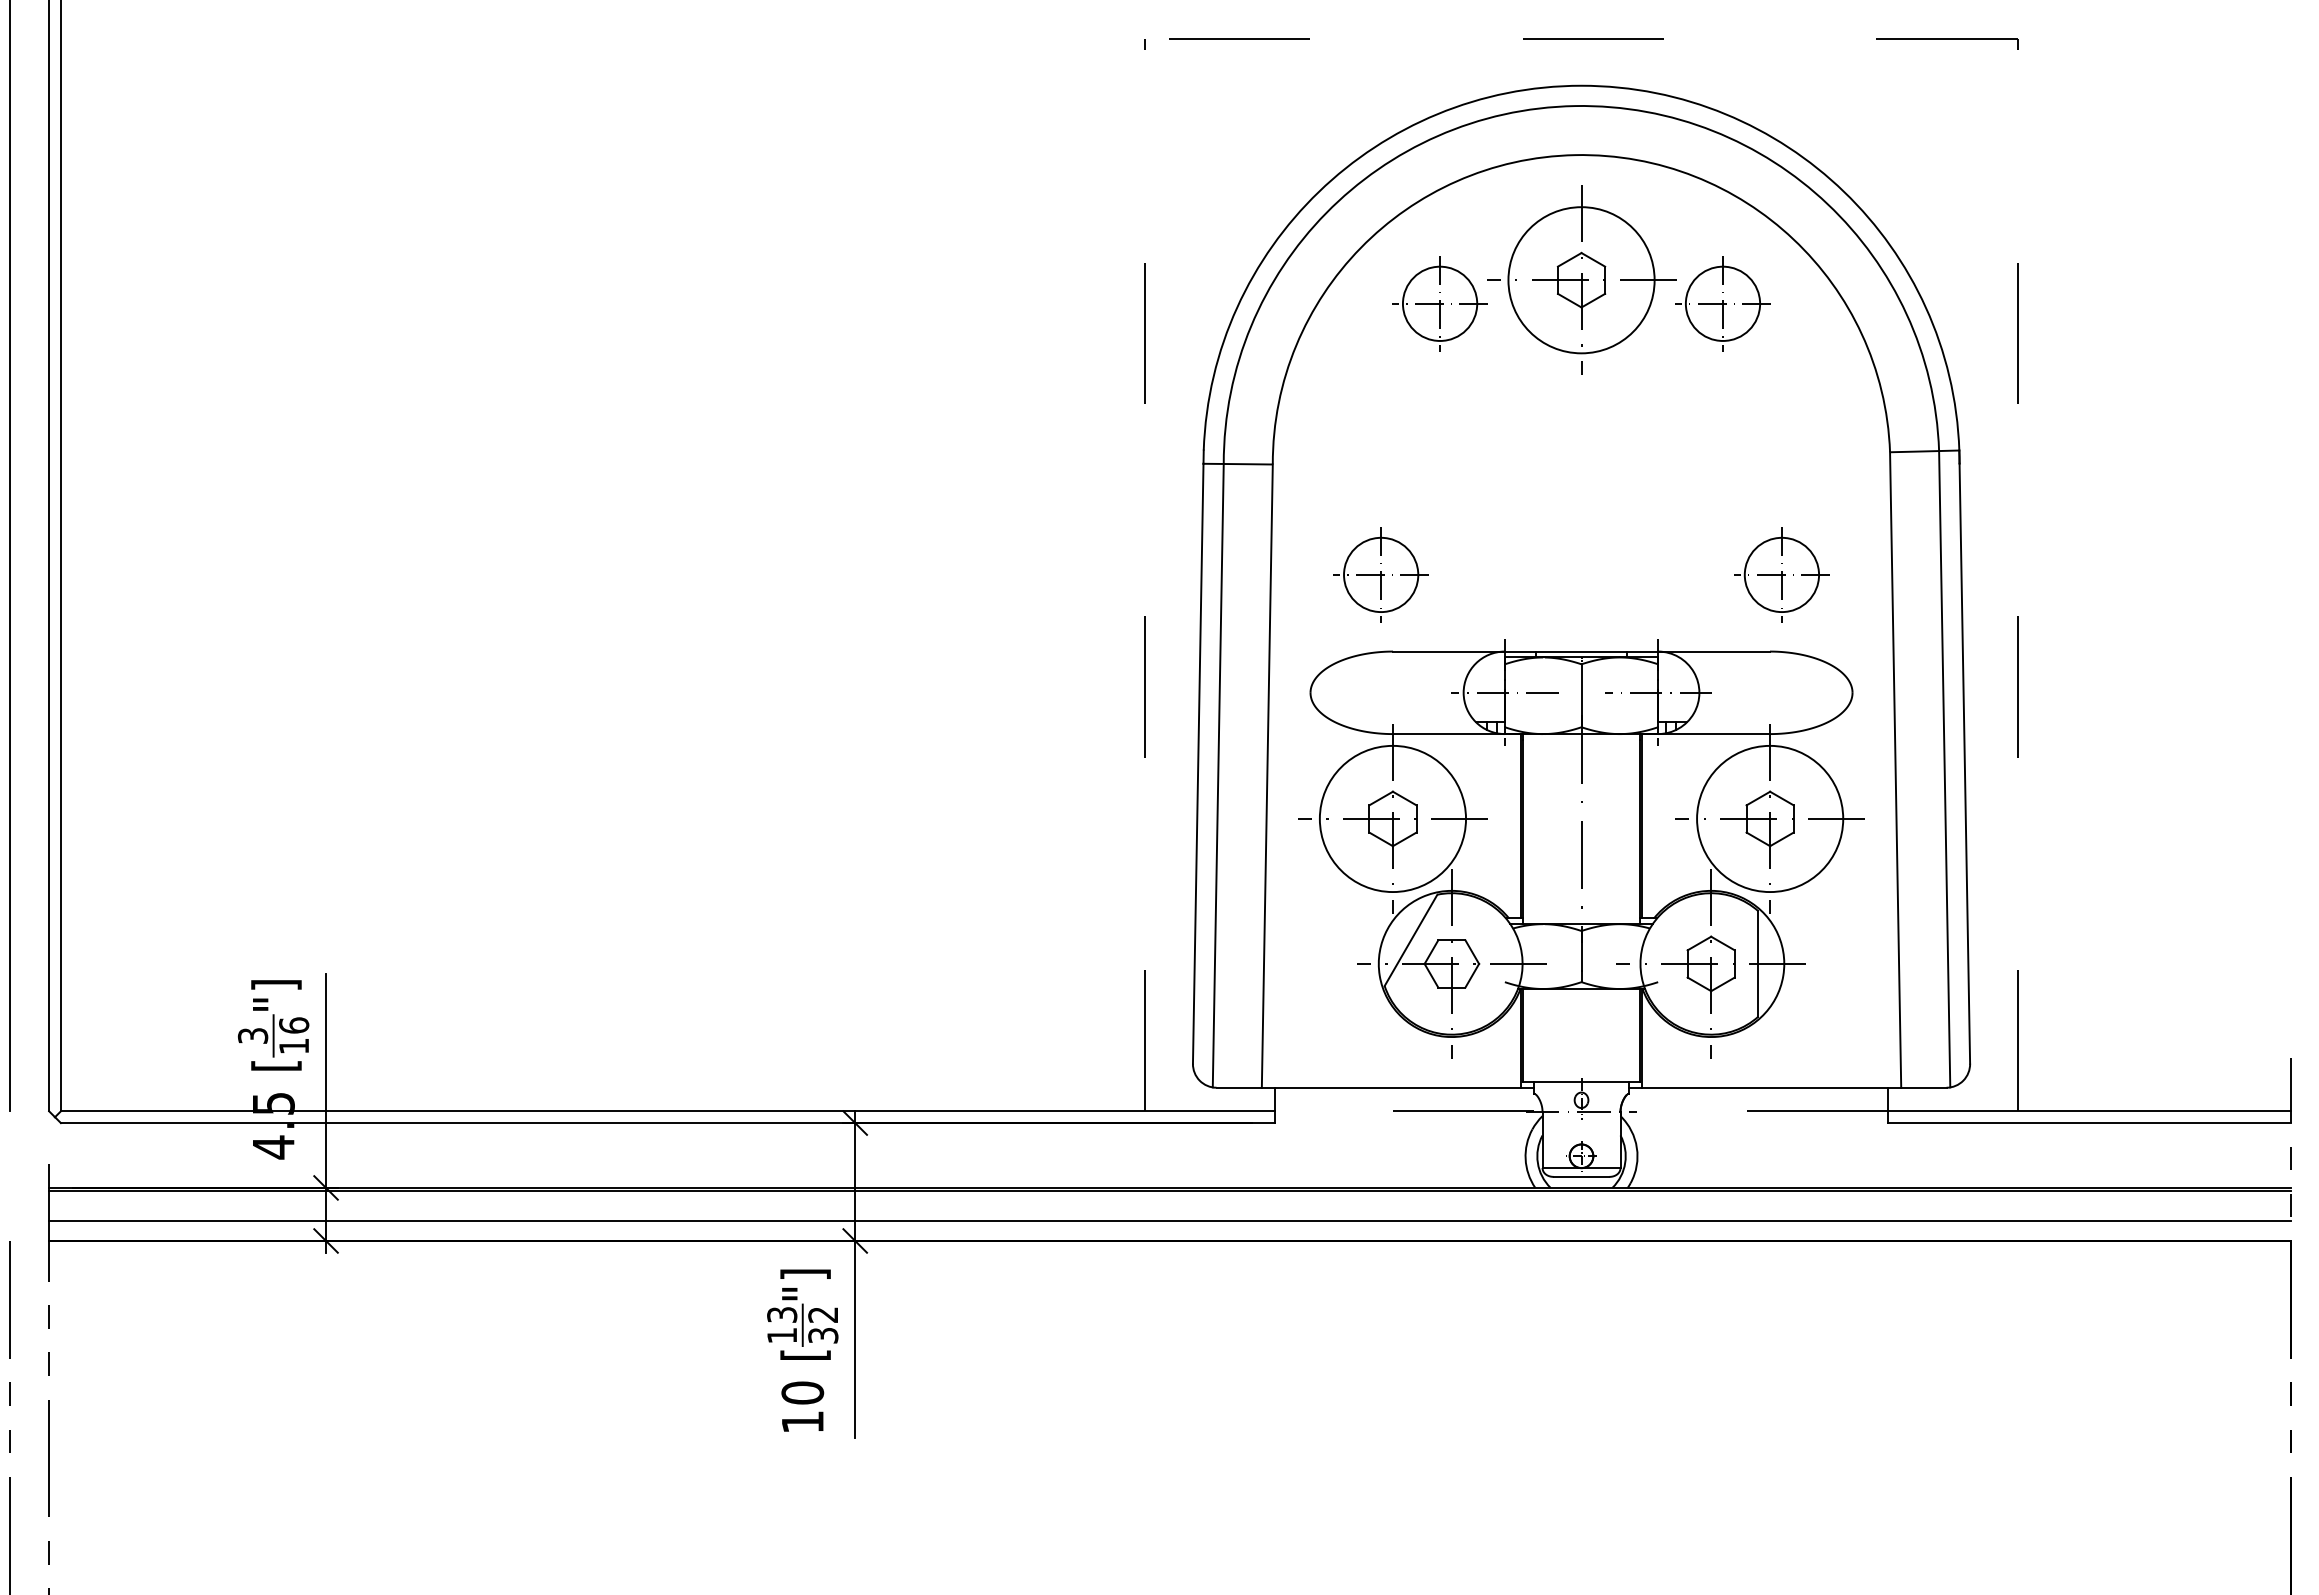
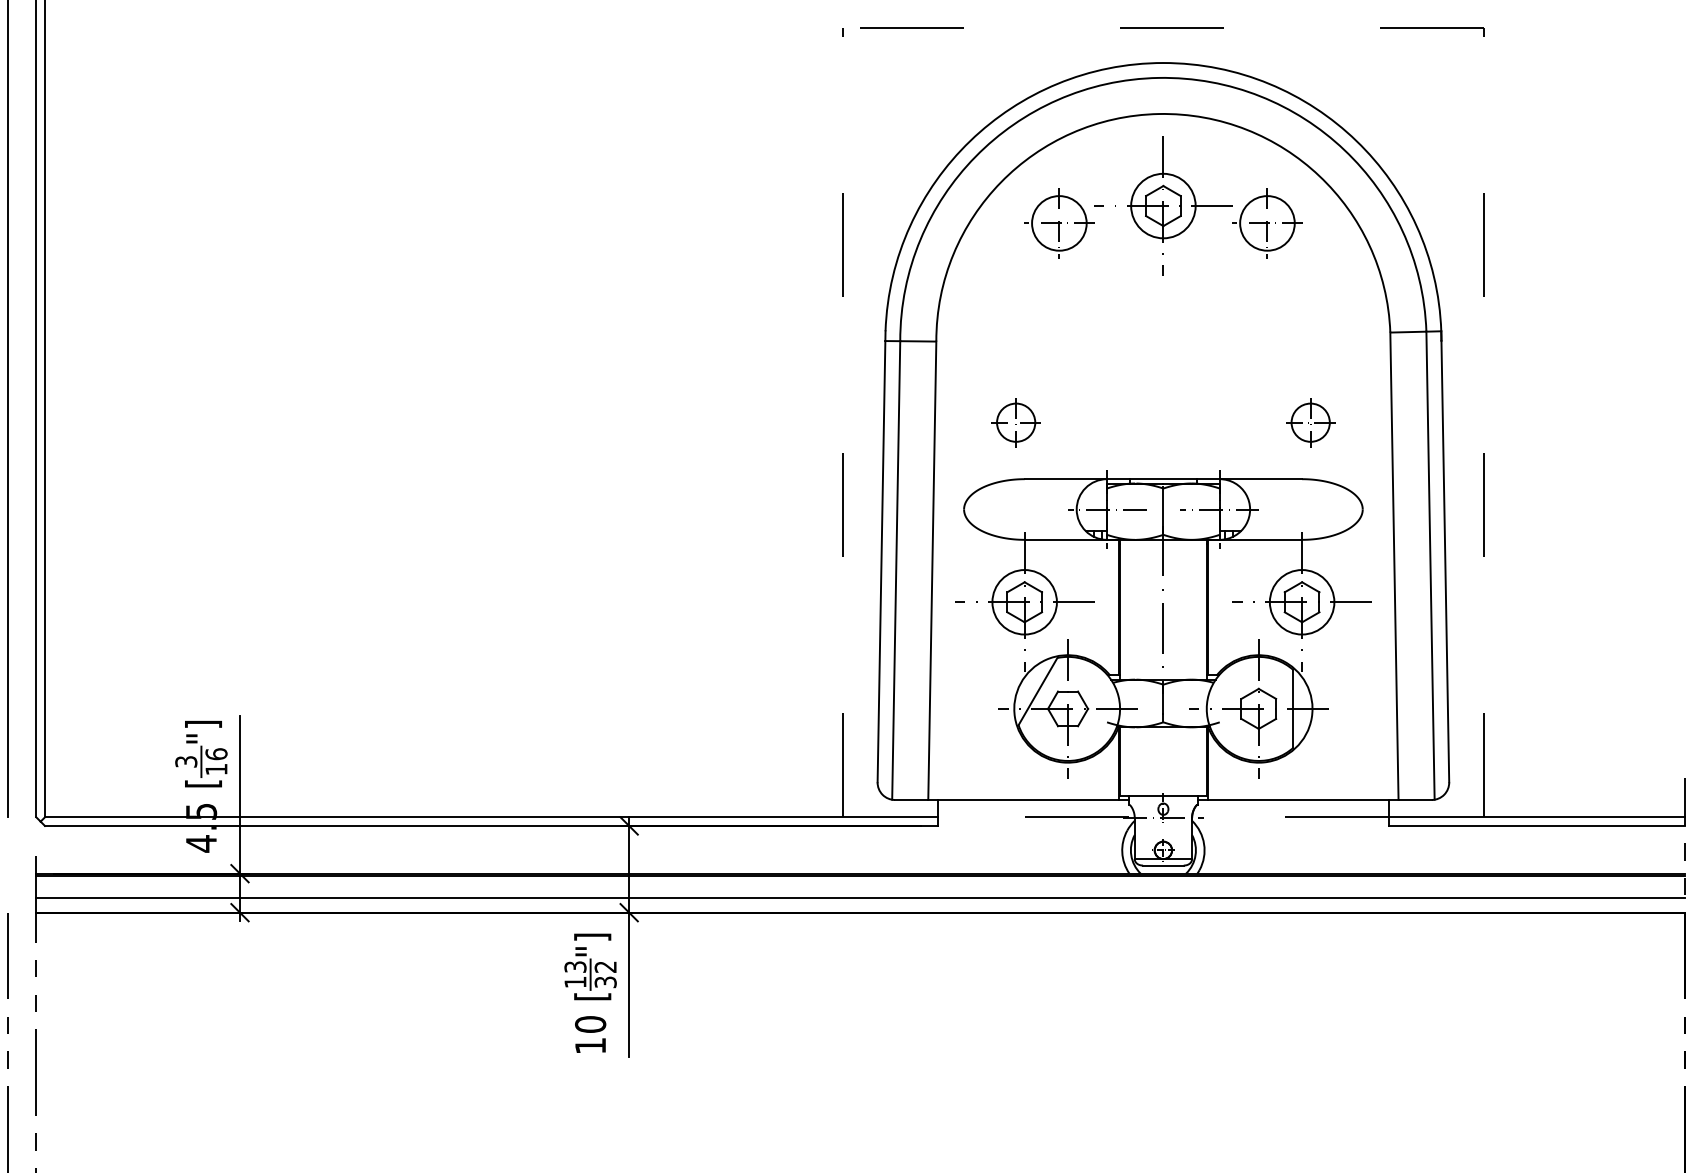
circle: (1581, 279) -> (1163, 205), size x0.6
part: (1381, 574) -> (1016, 422), size x0.7
part: (1781, 574) -> (1310, 422), size x0.7
circle: (1392, 819) -> (1024, 602), size x0.6
circle: (1769, 819) -> (1301, 602), size x0.6

